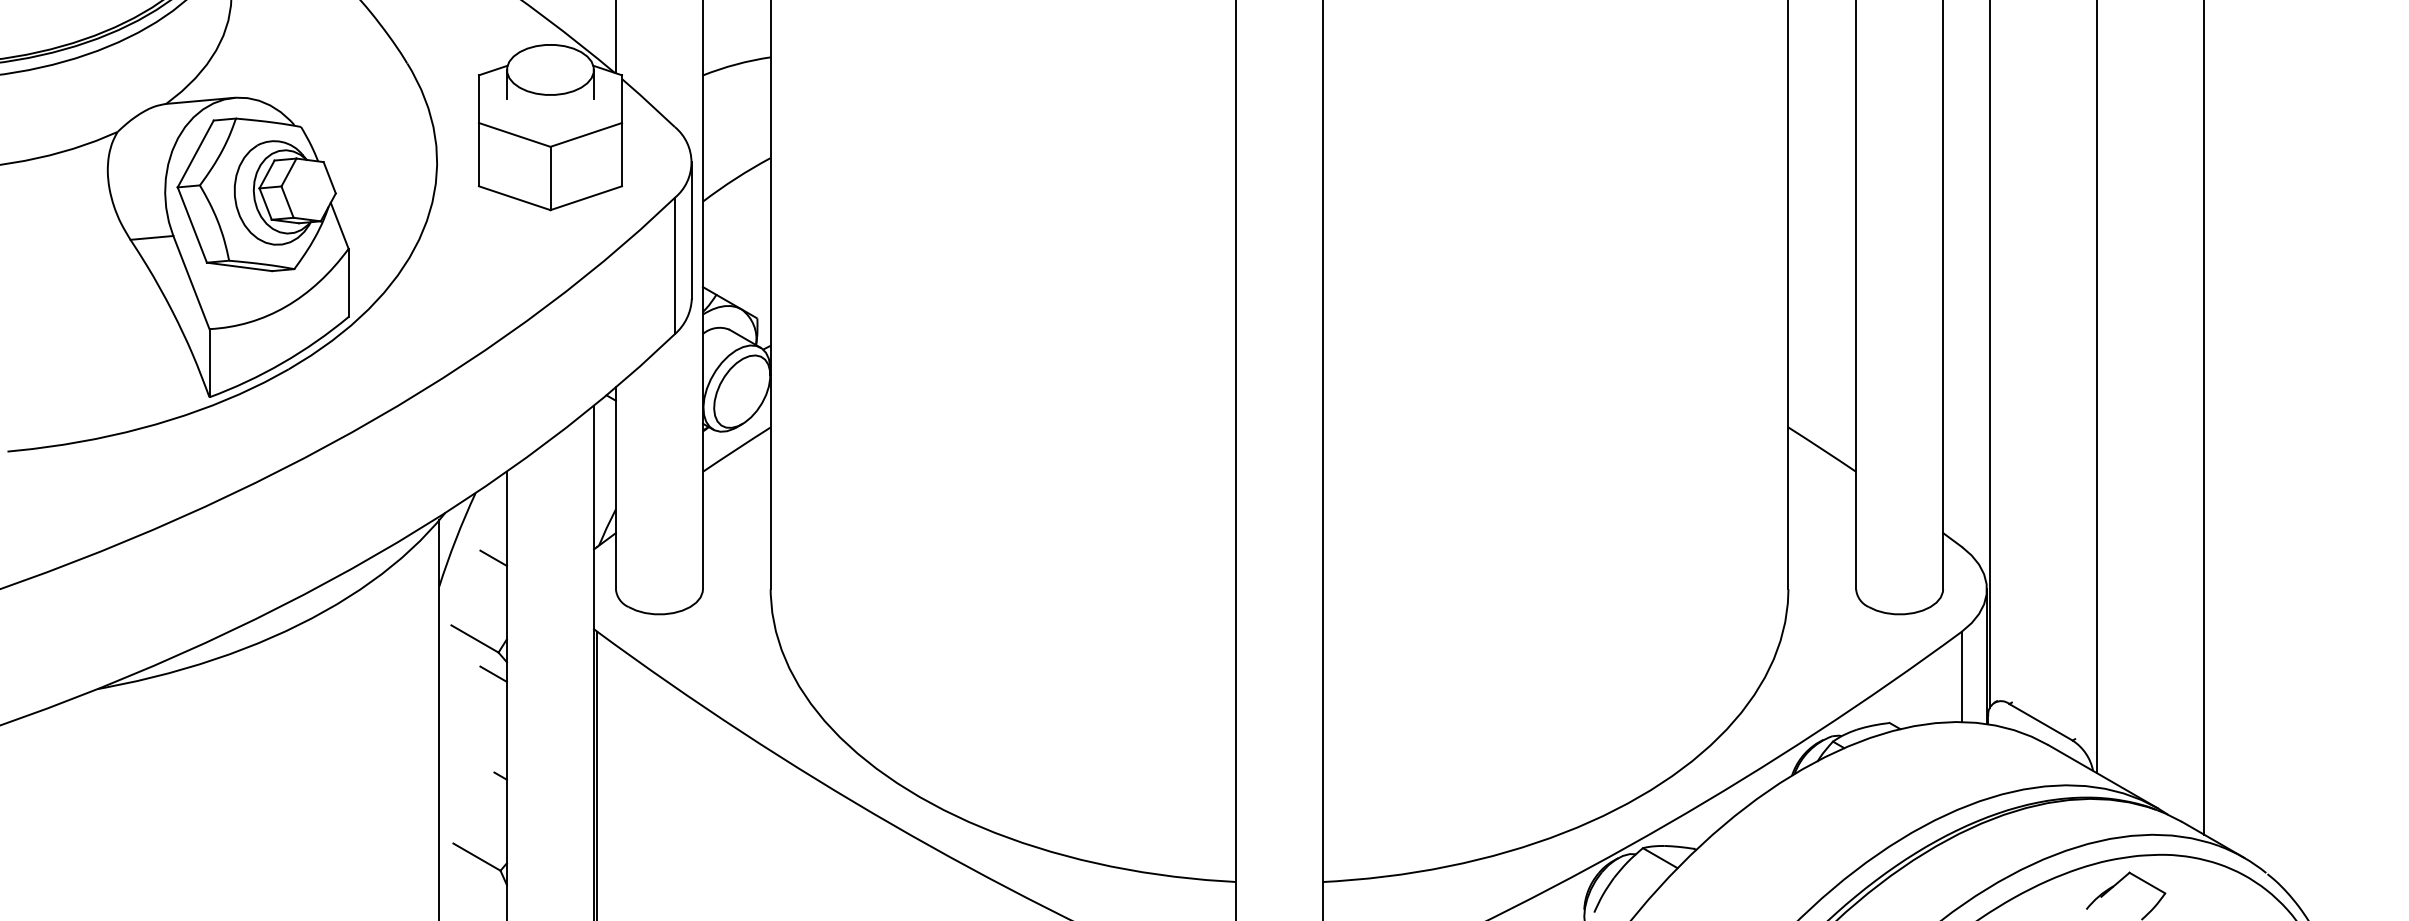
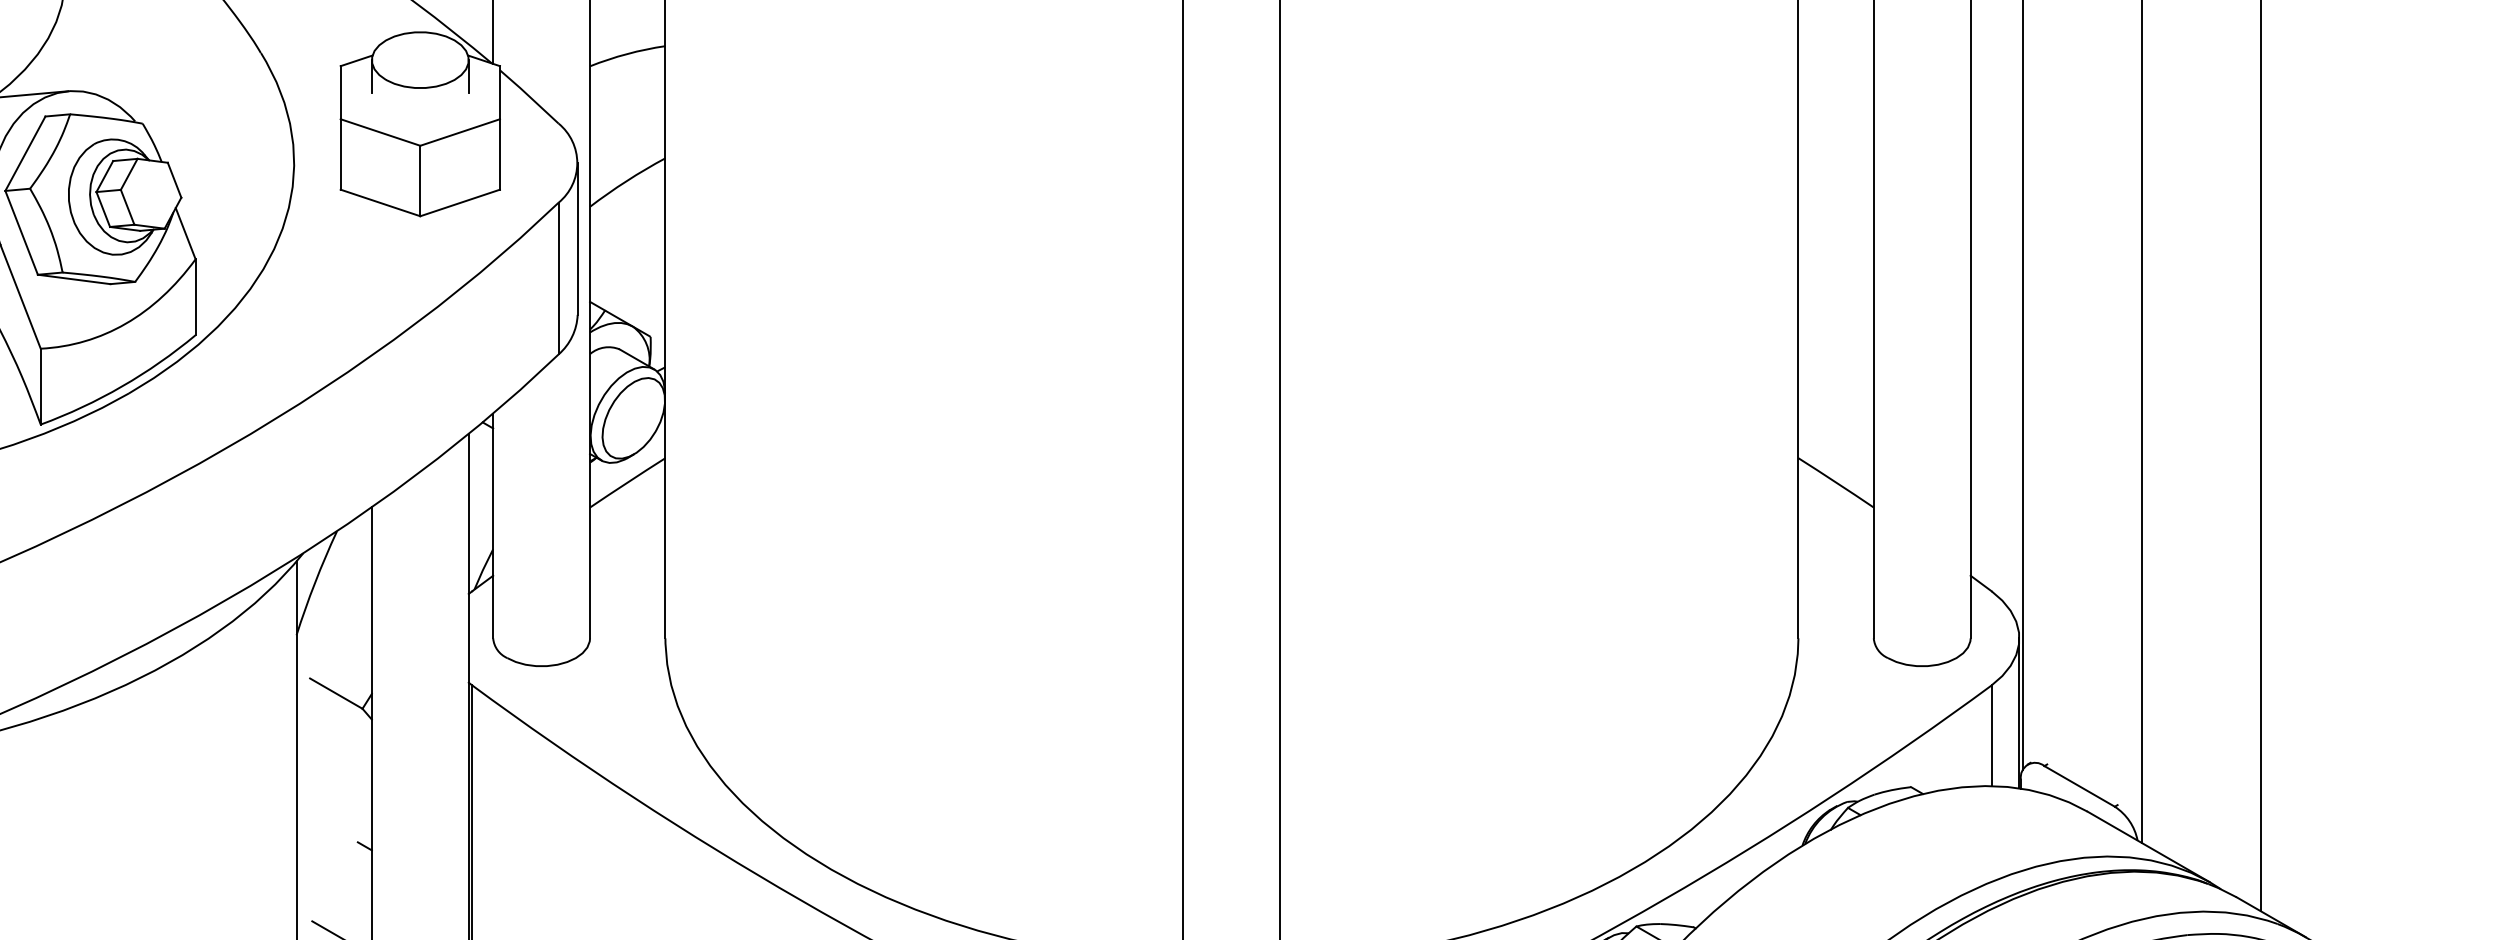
line: (493, 557) -> (356, 602), removed
line: (493, 673) -> (356, 732), removed

